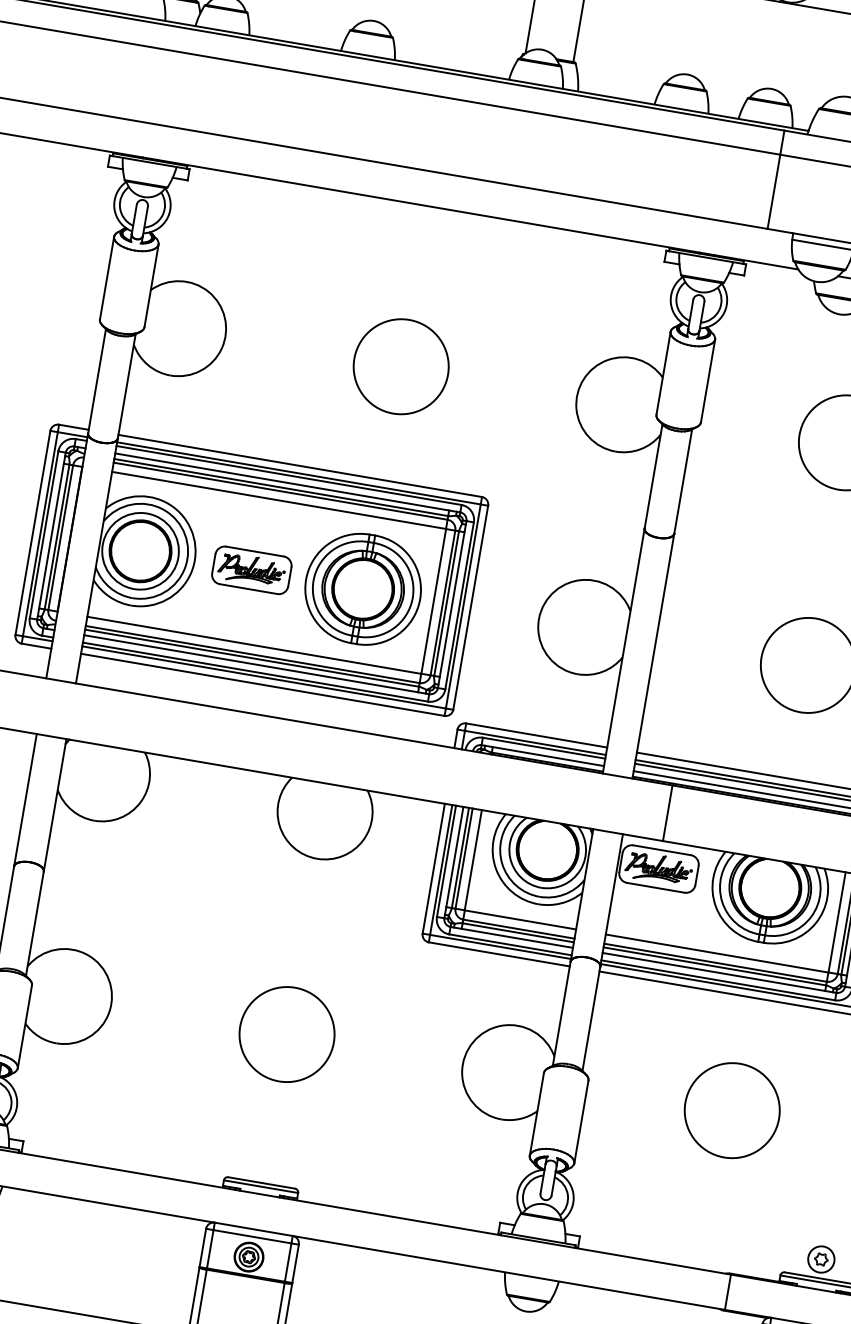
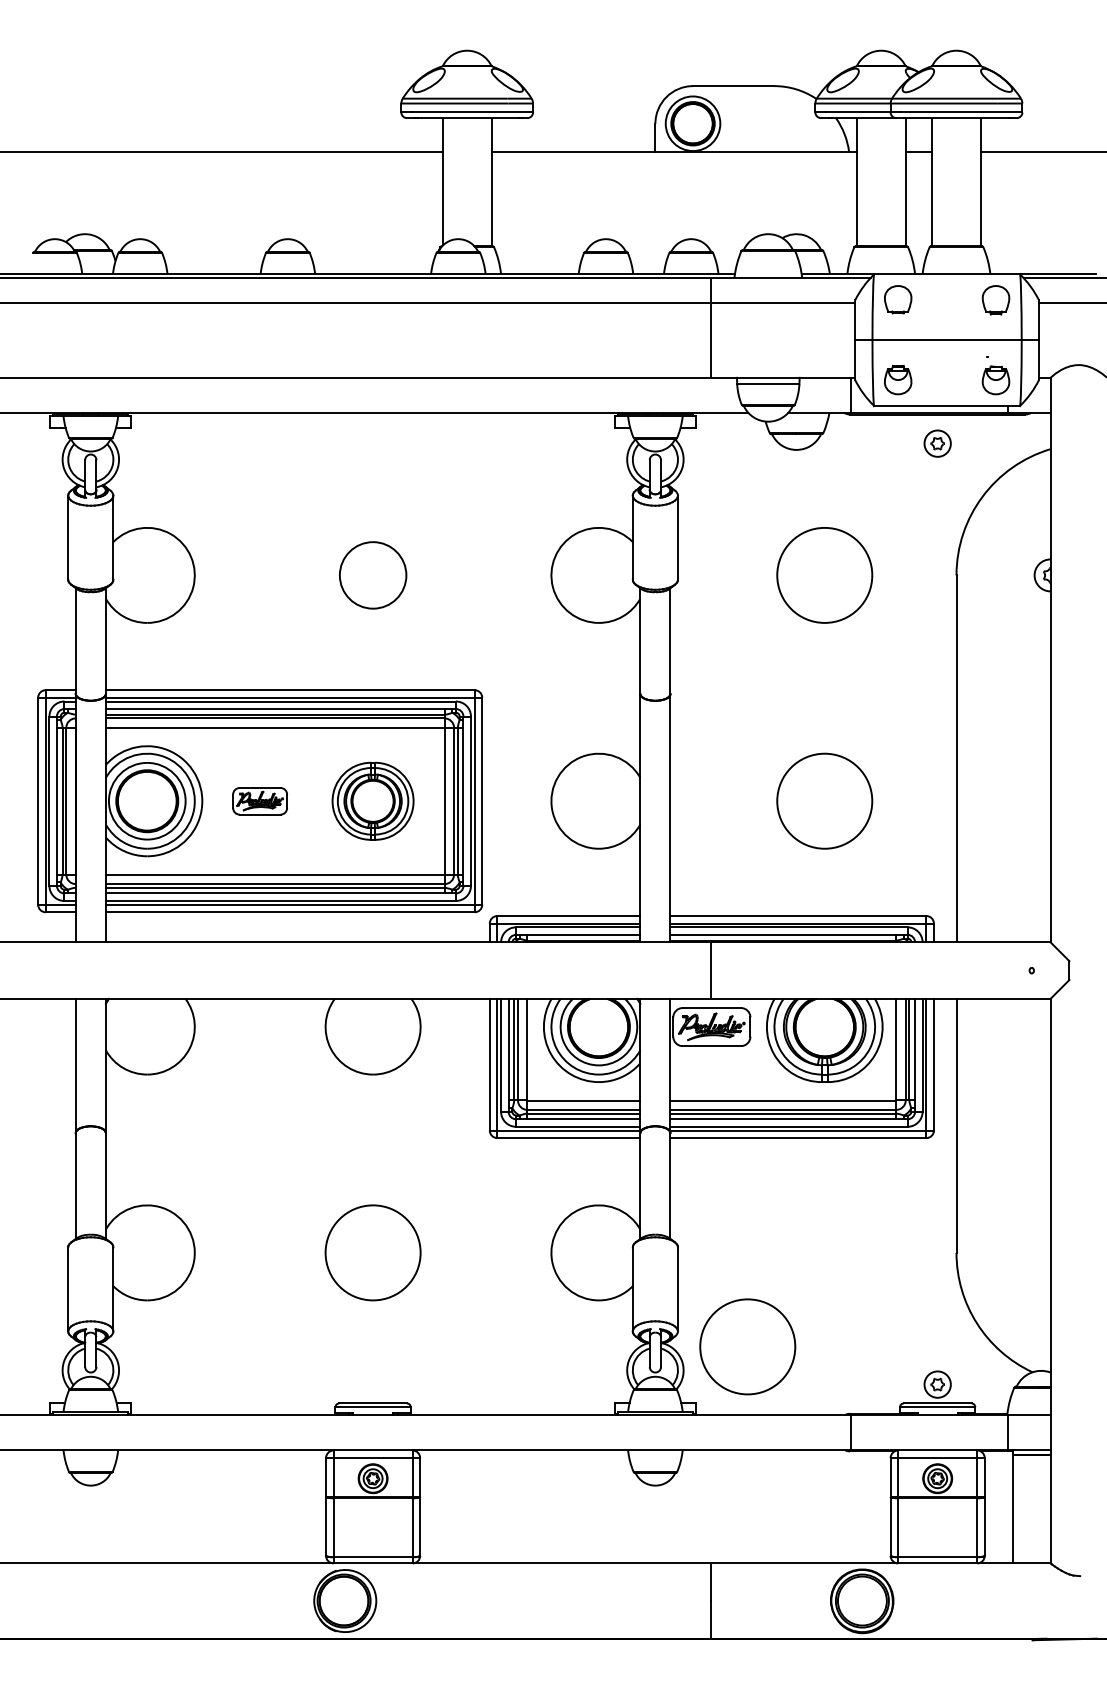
circle: (400, 365) -> (372, 574), size x0.7
part: (251, 570) -> (259, 801), size x0.7
part: (362, 589) -> (372, 801), size x0.7
circle: (732, 1110) -> (747, 1346), moved

